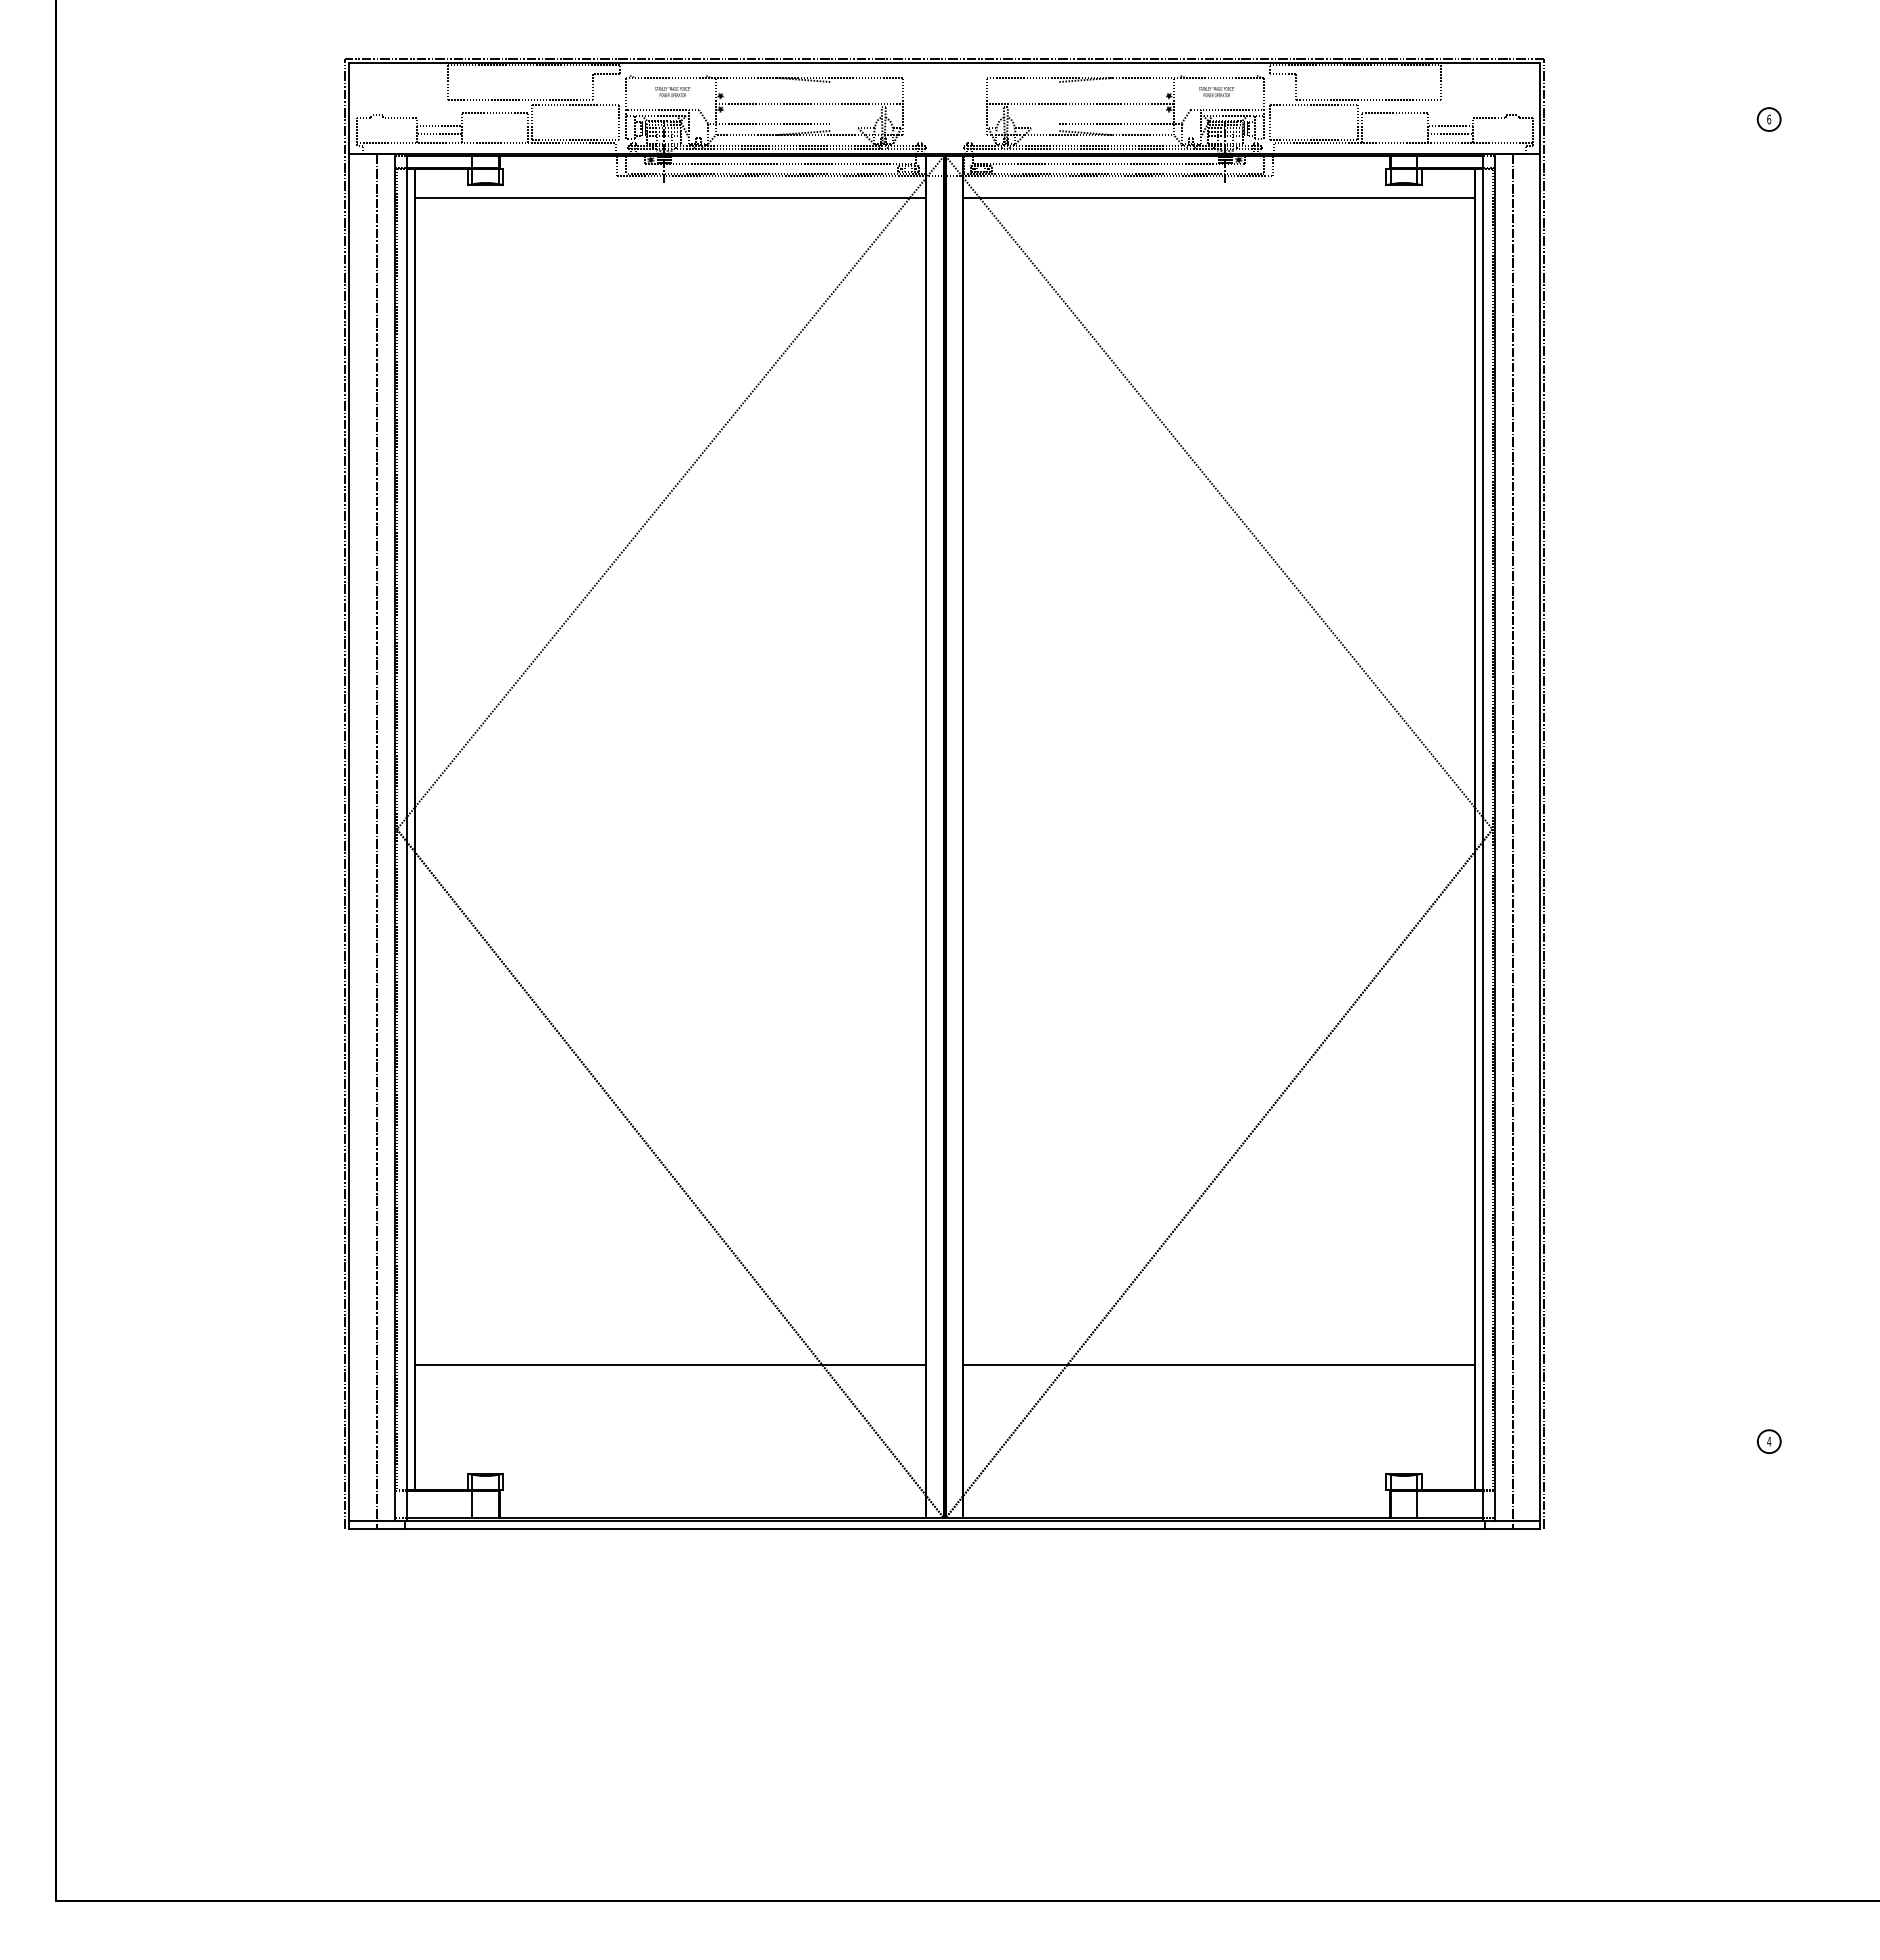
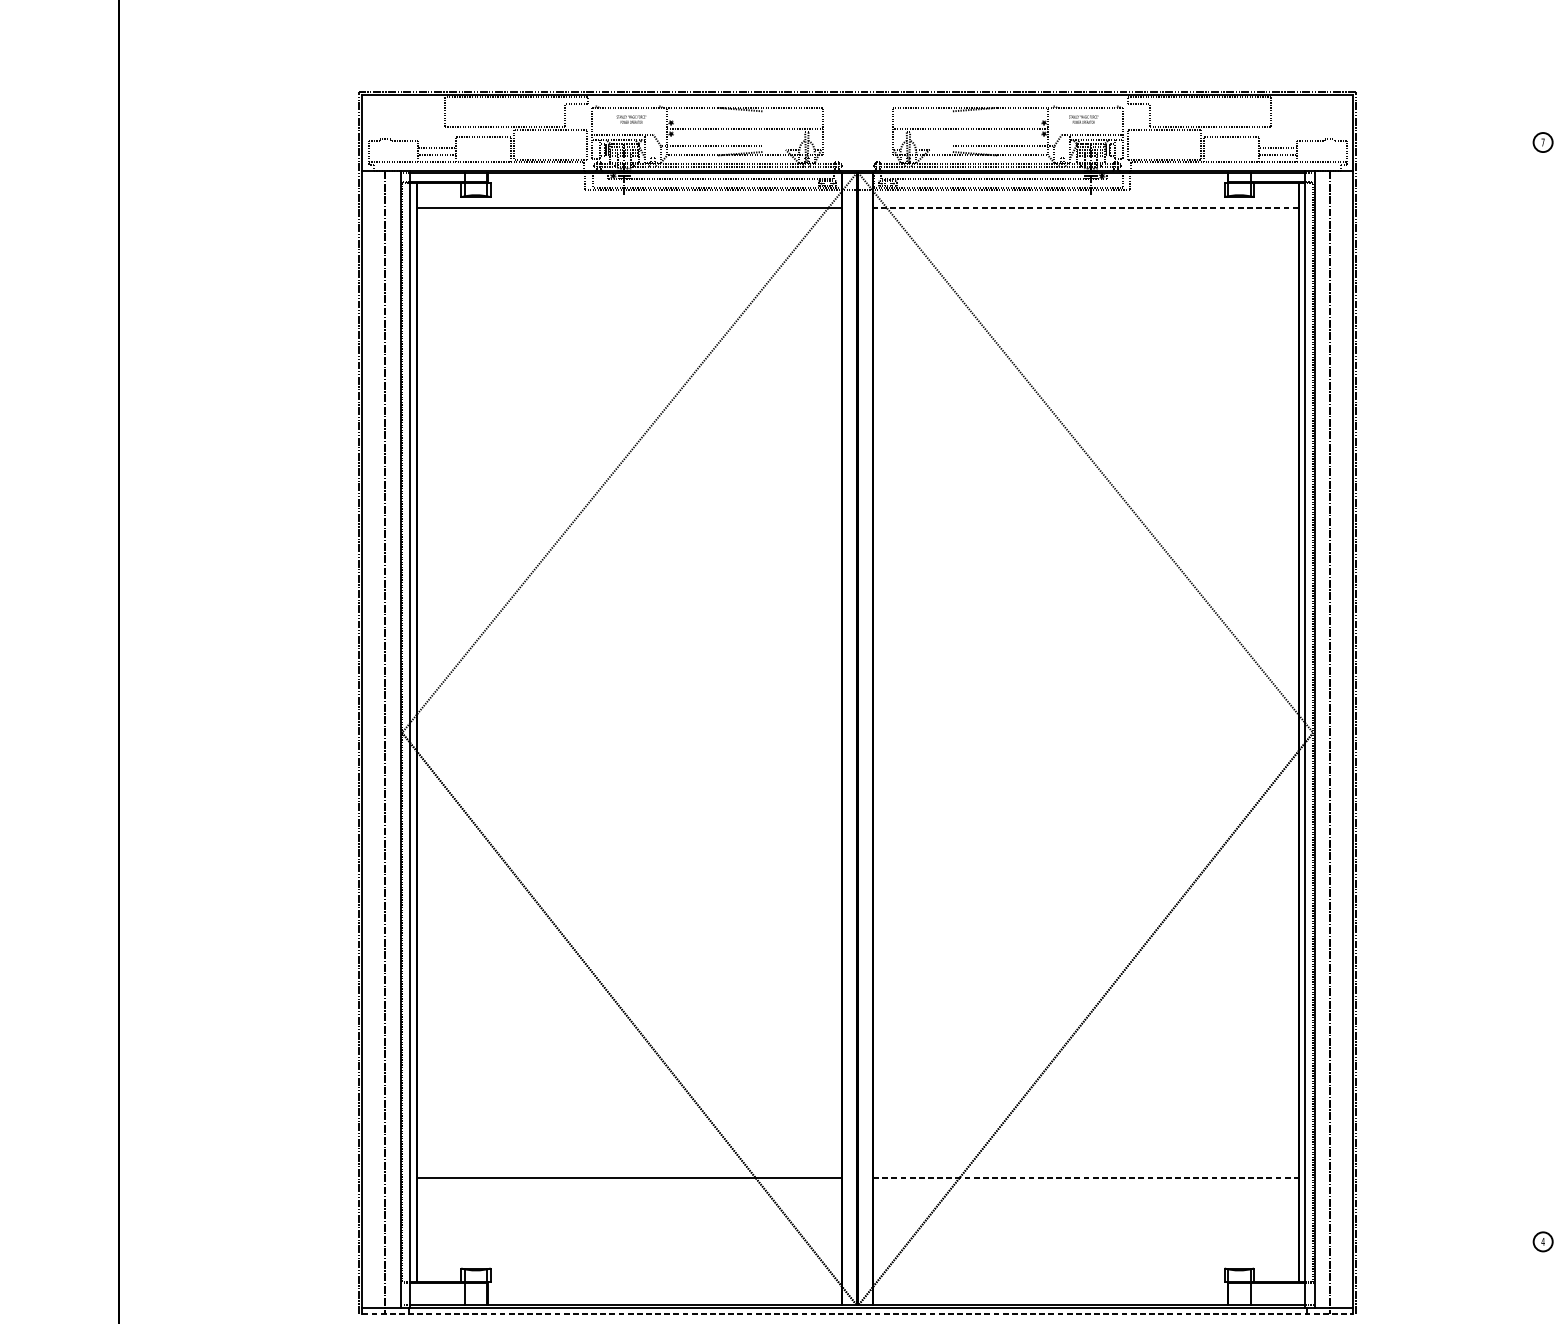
text: (1769, 119) -> (1543, 142), 6 -> 7
line: (1219, 198) -> (1086, 208), solid -> dashed
line: (1219, 1365) -> (1086, 1178), solid -> dashed
line: (944, 1528) -> (857, 1314), solid -> dashed

